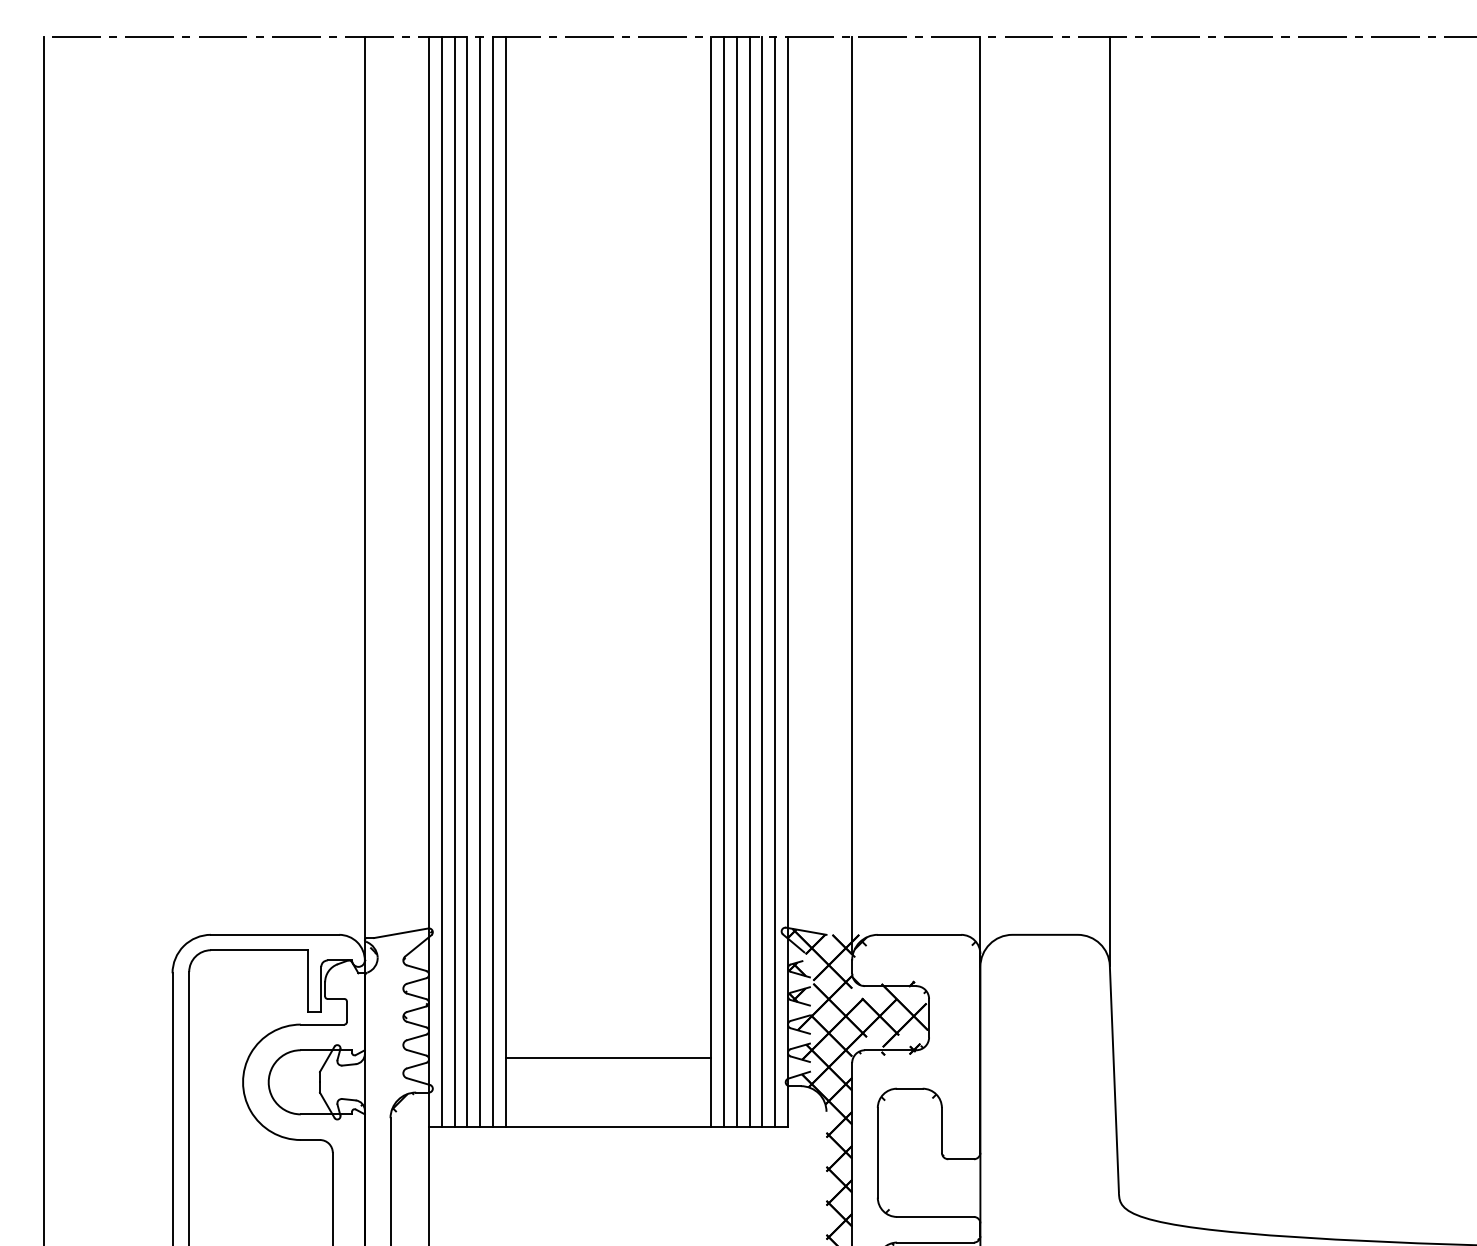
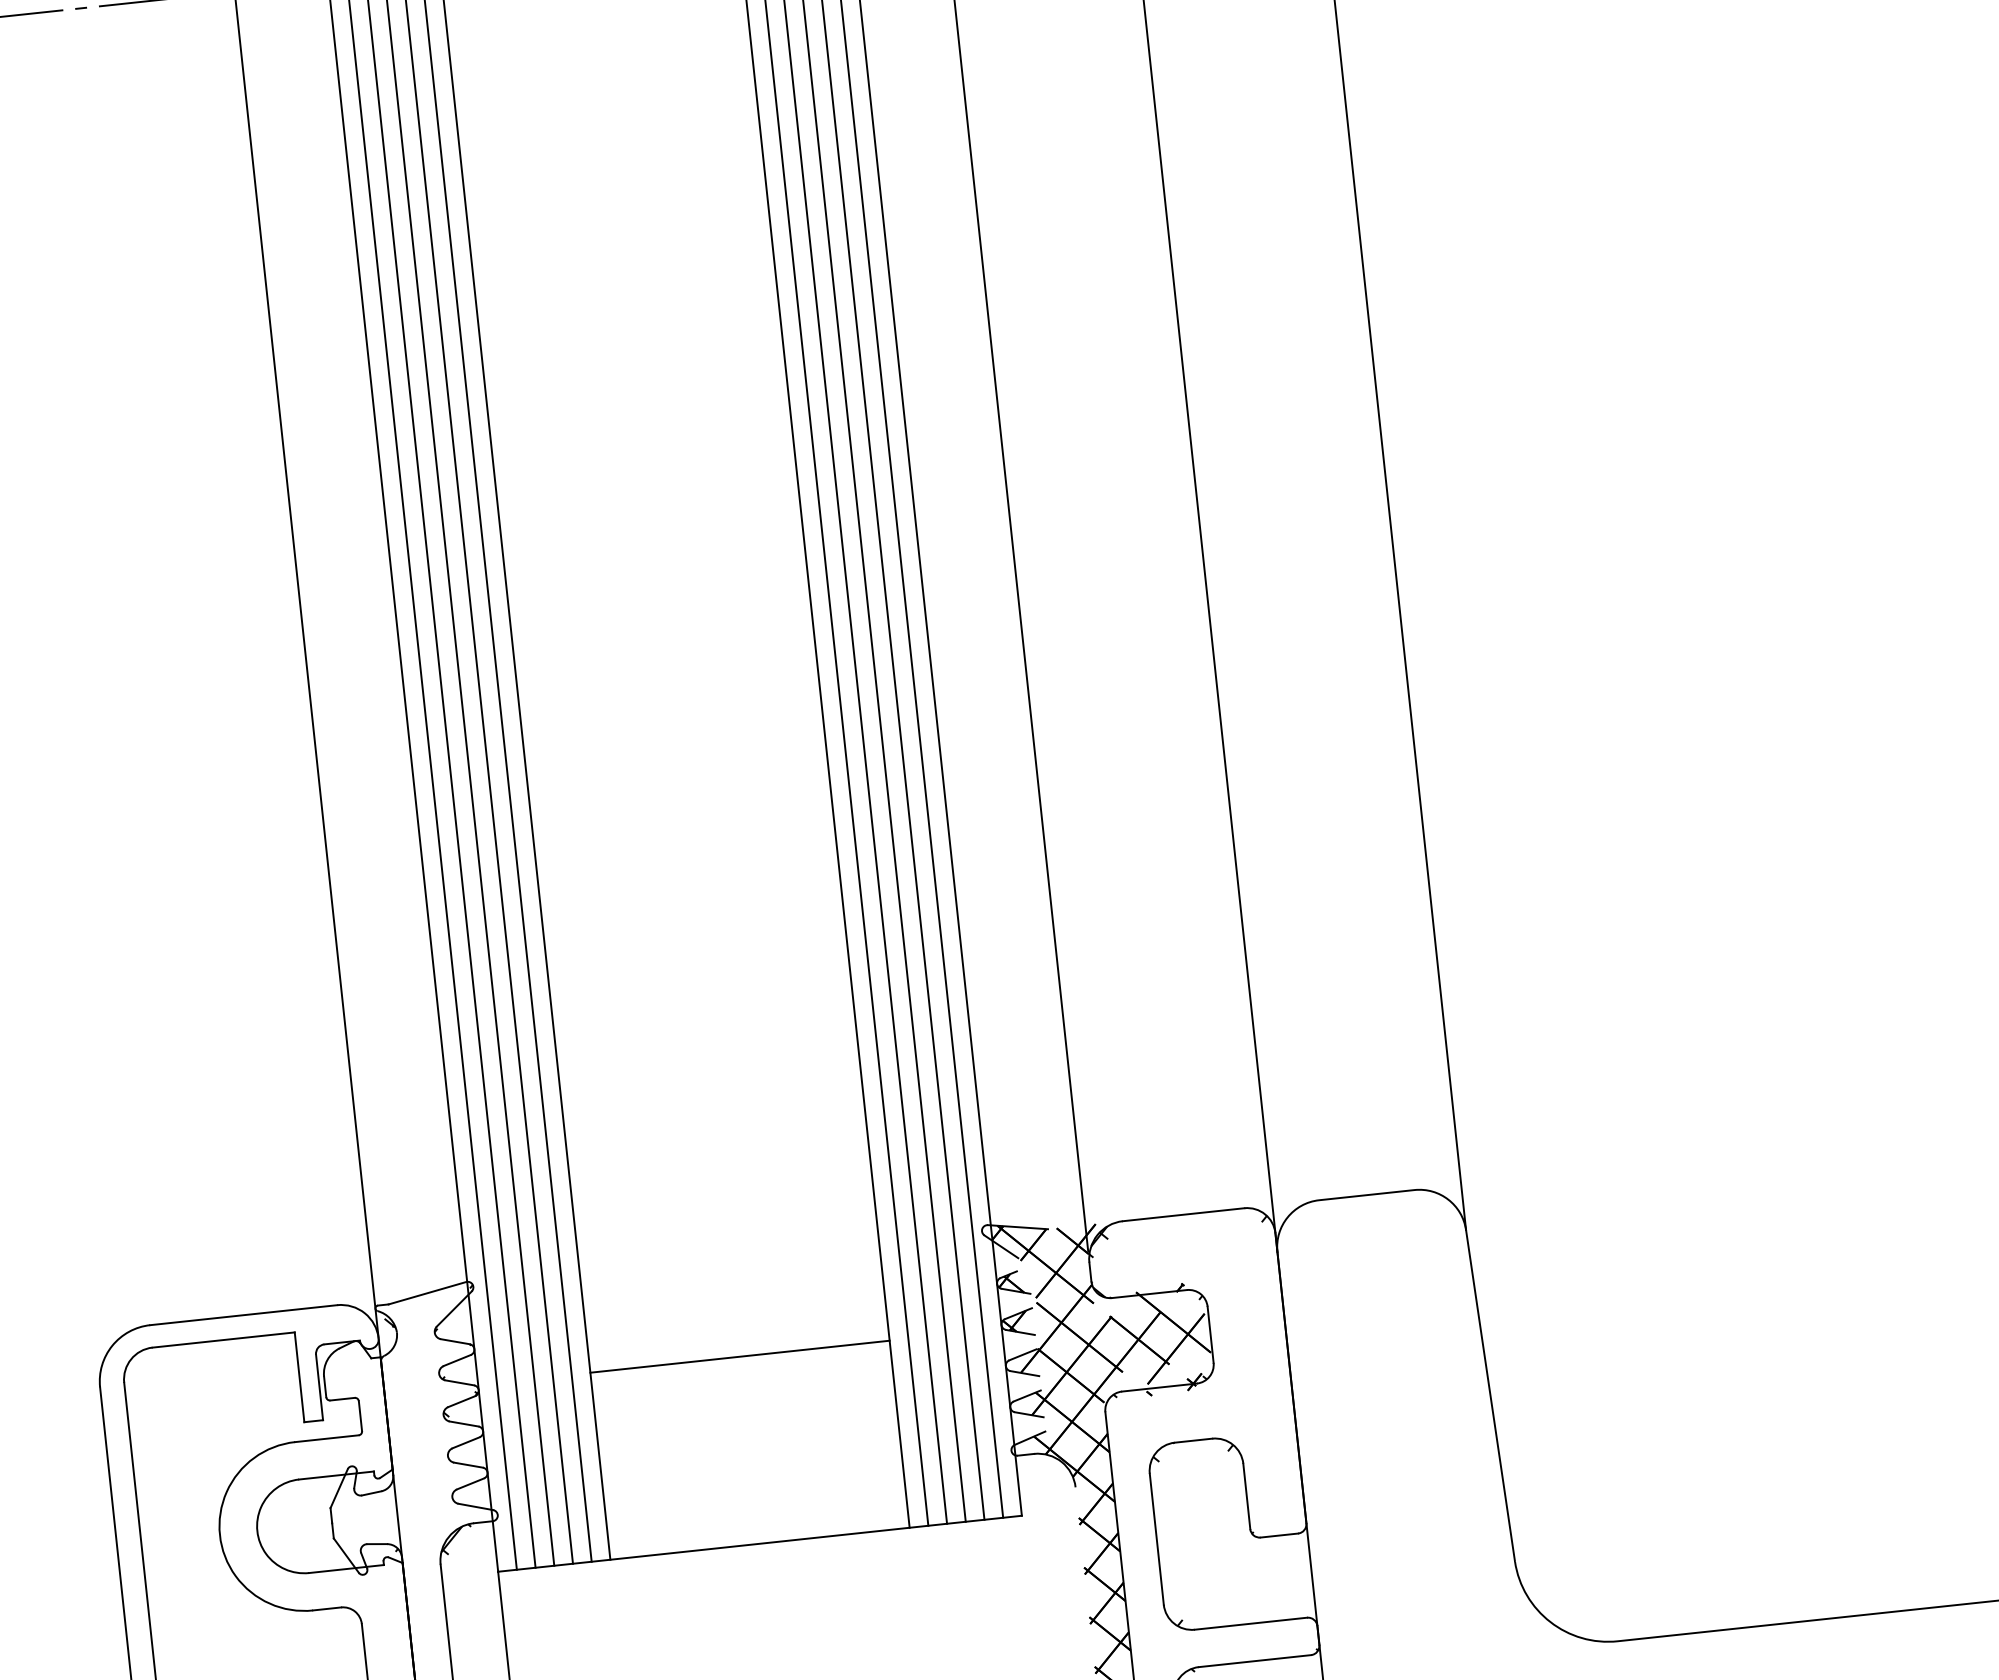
line: (608, 1057) -> (739, 1356), moved

